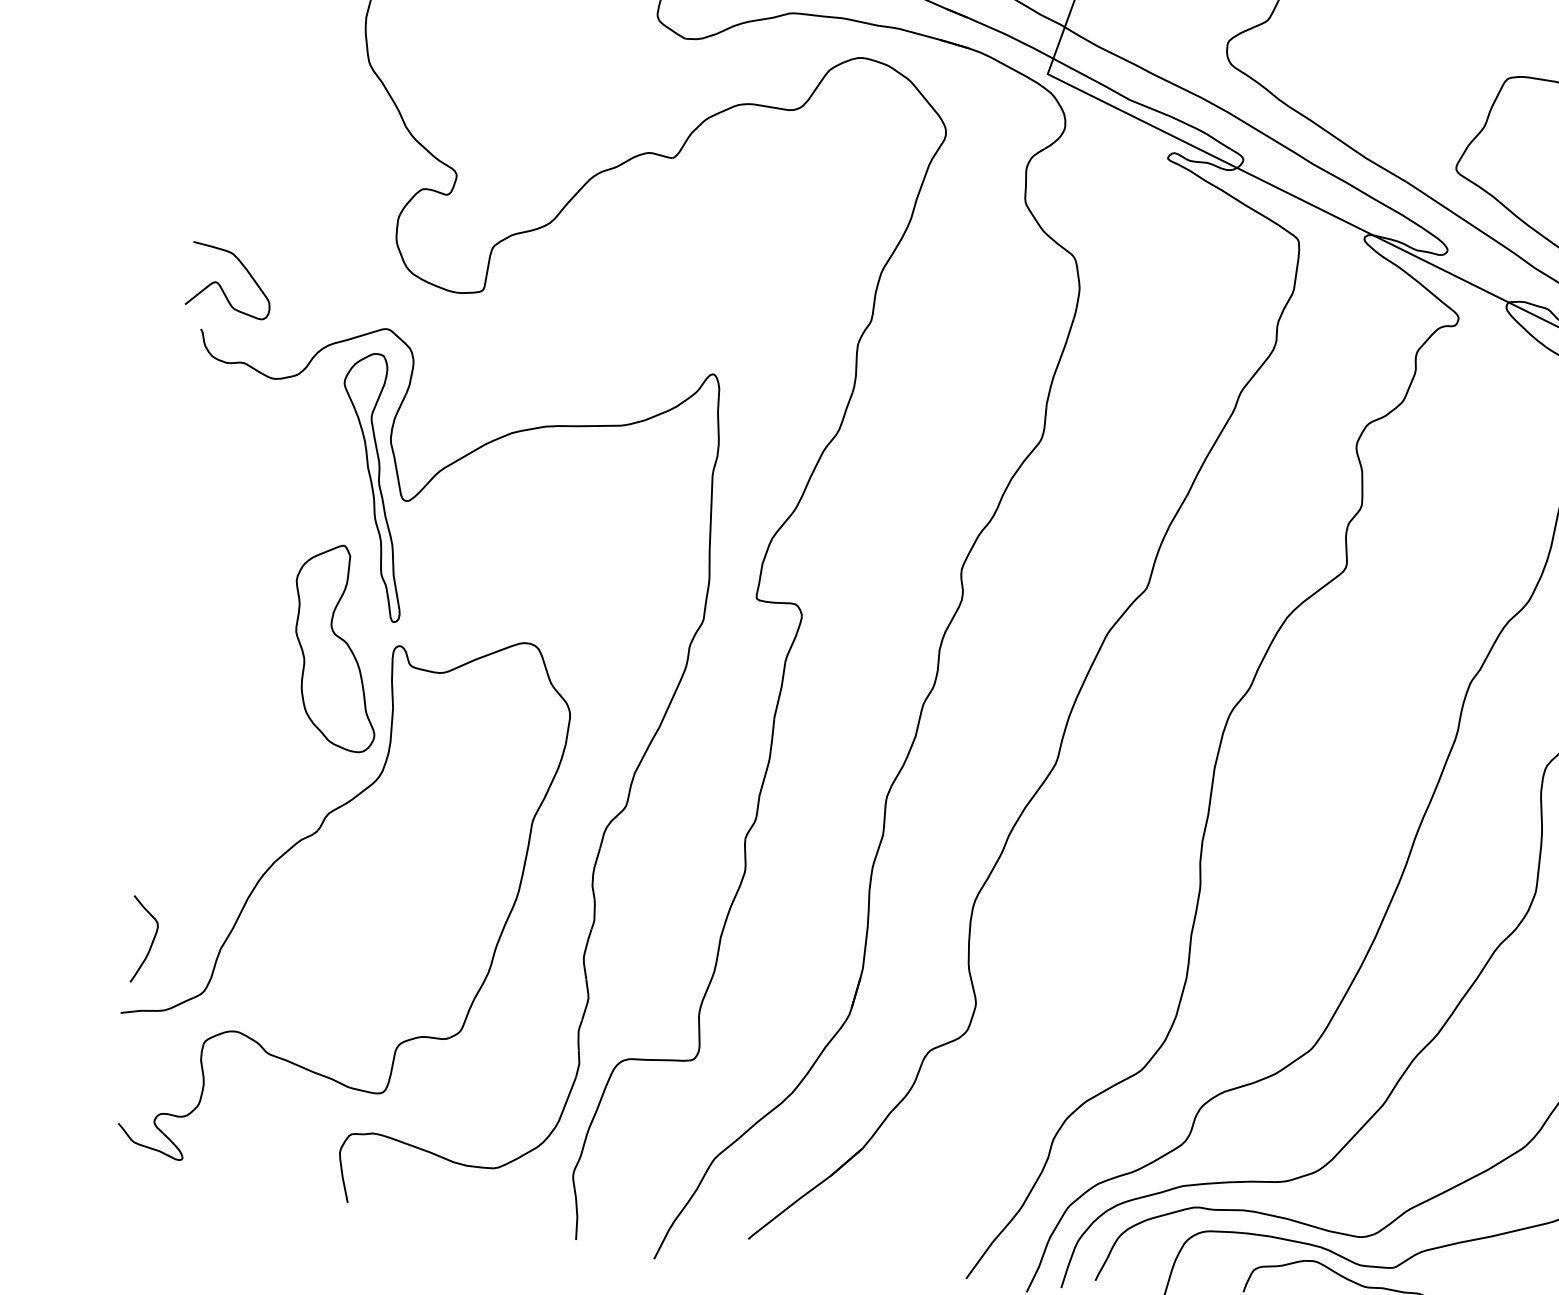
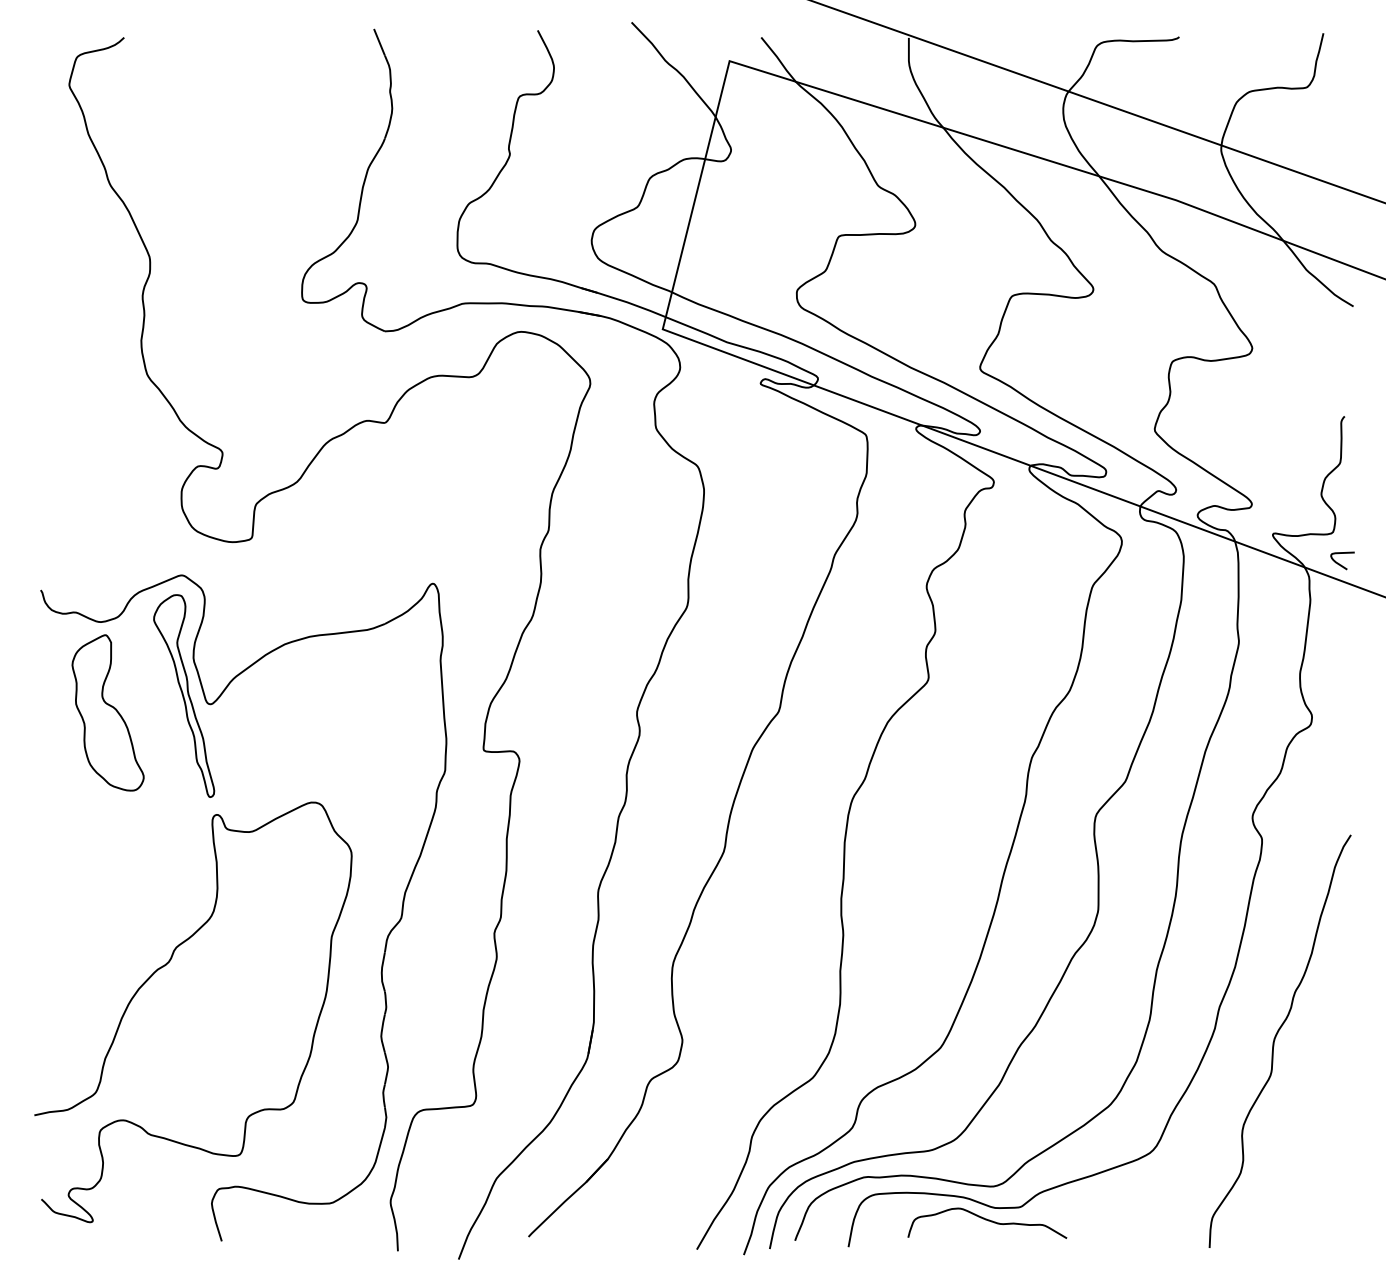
curve: (222, 286) -> (53, 556), removed
part: (335, 646) -> (107, 712), moved
curve: (150, 943) -> (51, 1060), removed

